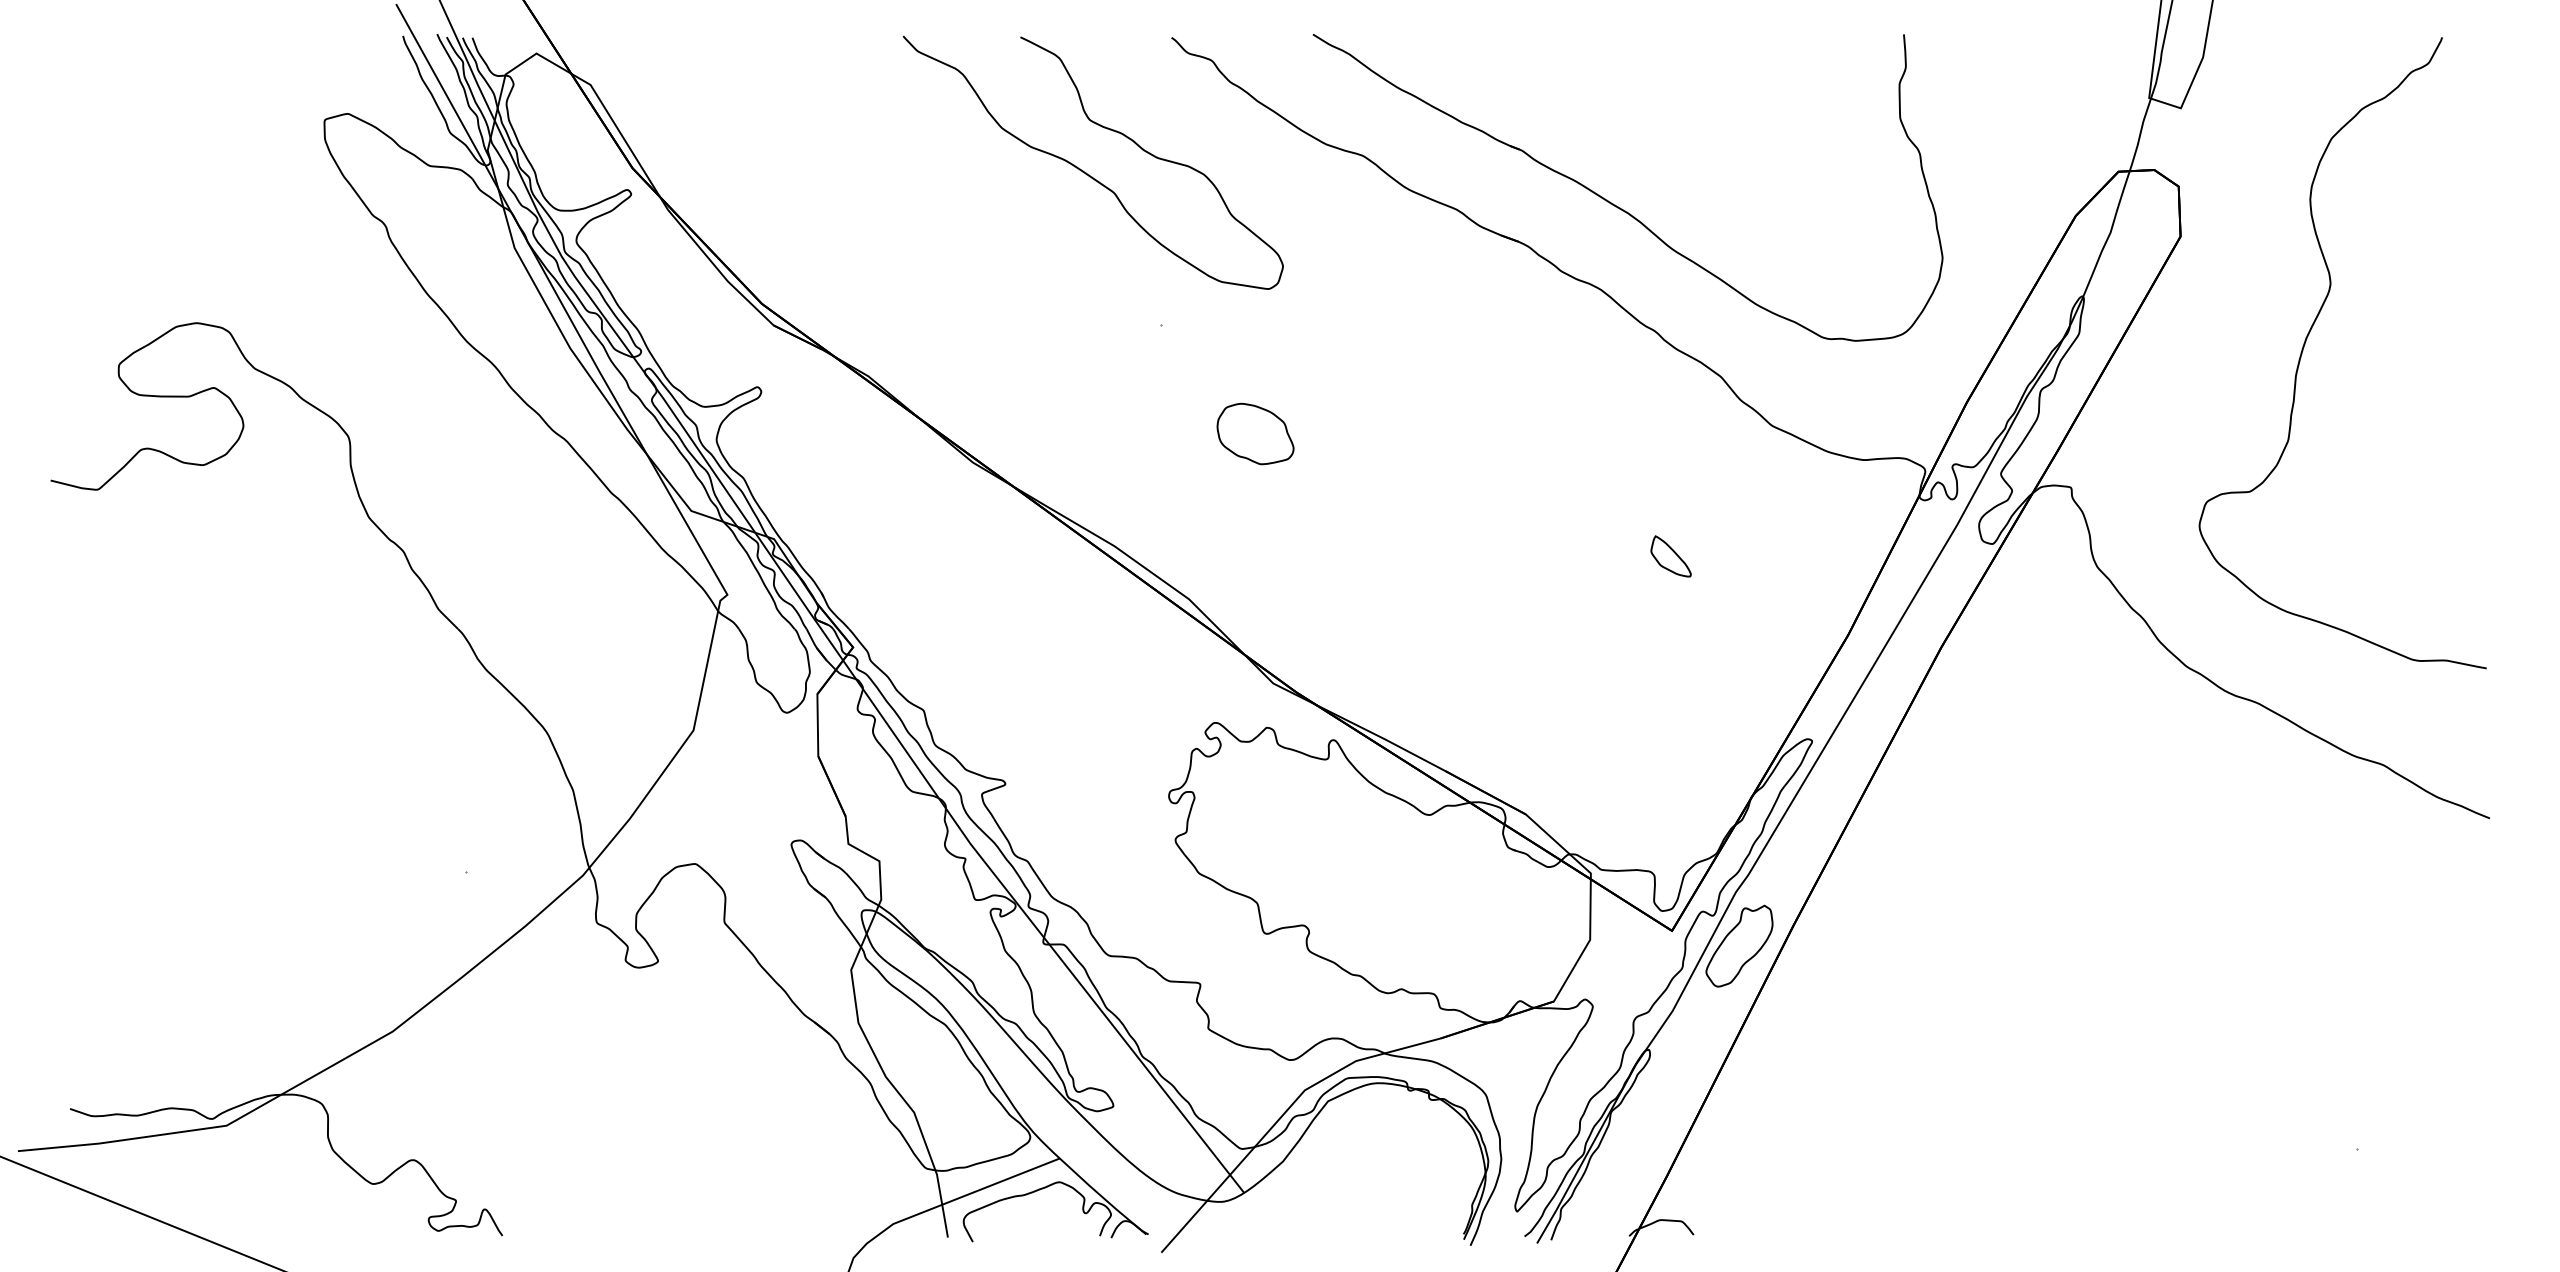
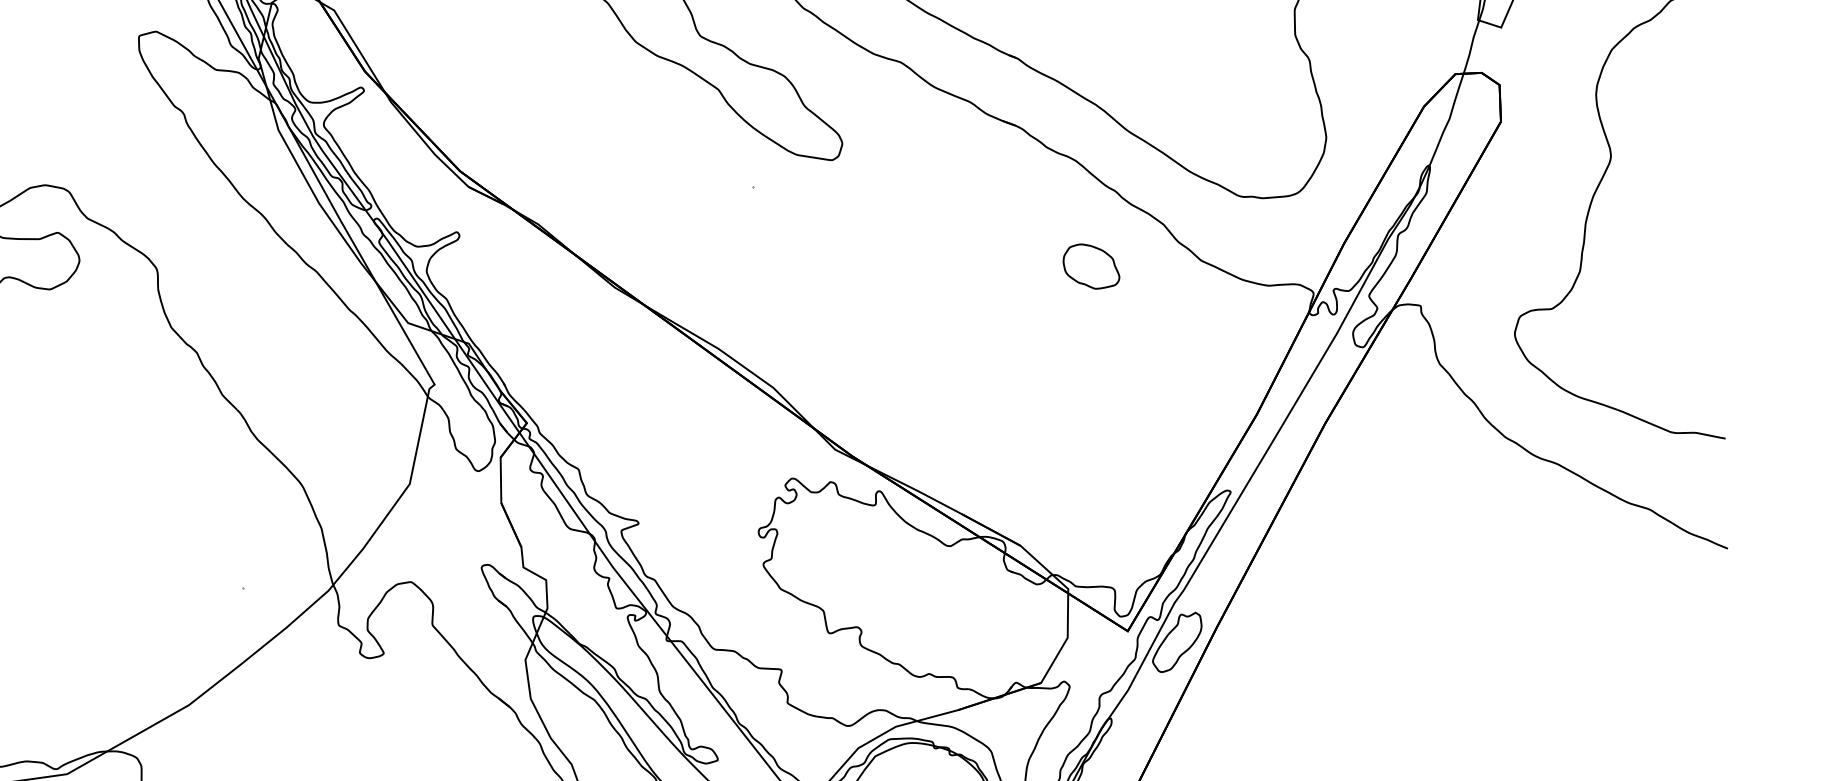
part: (1255, 433) -> (1091, 266), moved
part: (1670, 556) -> (1126, 356), removed

